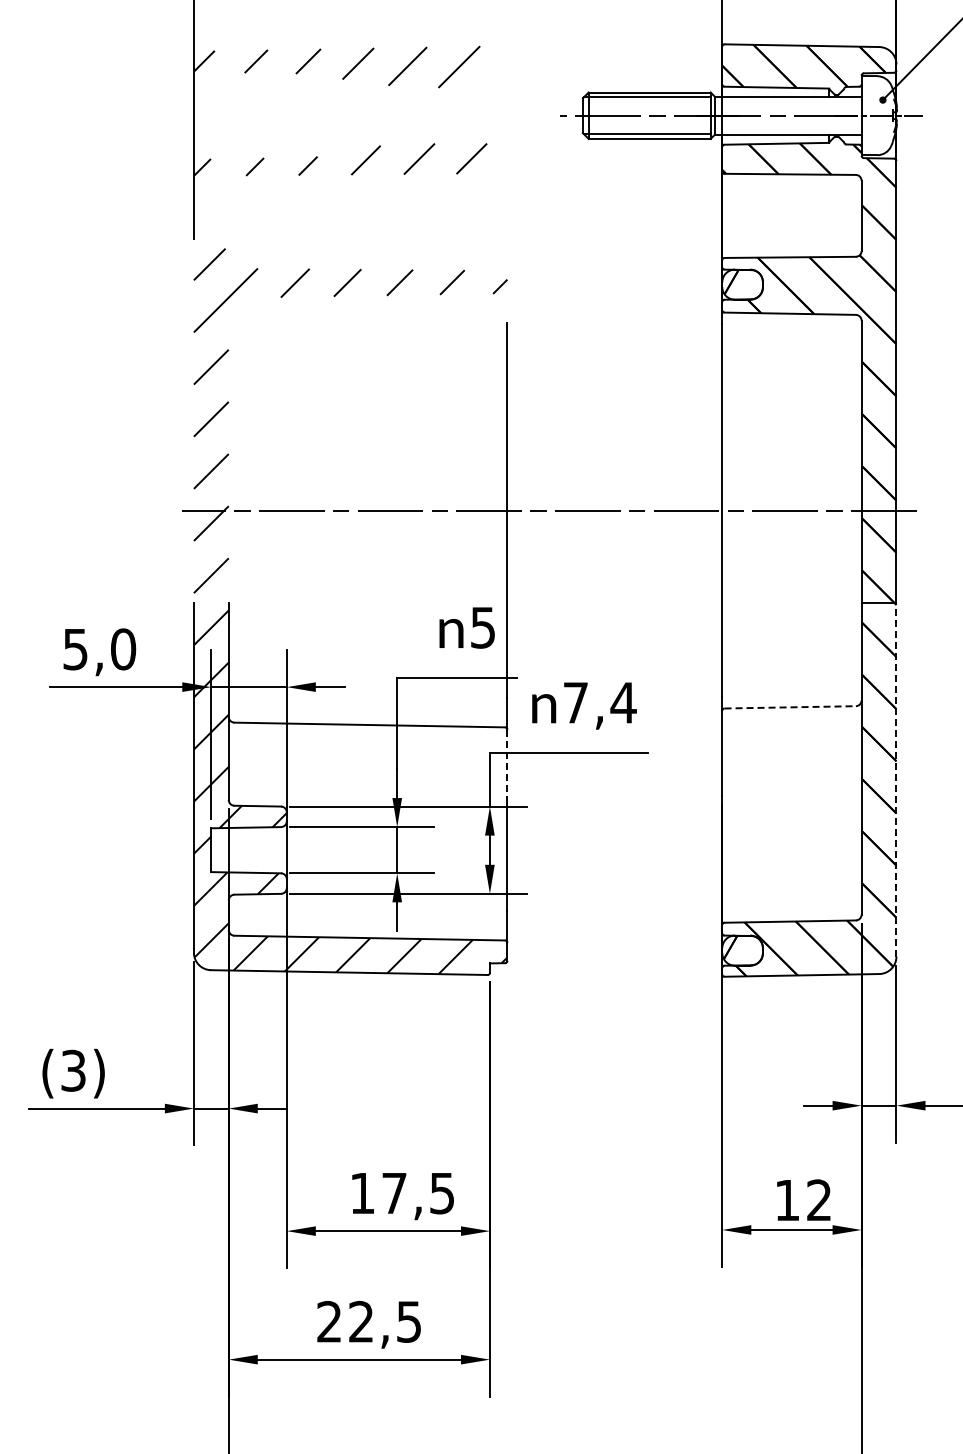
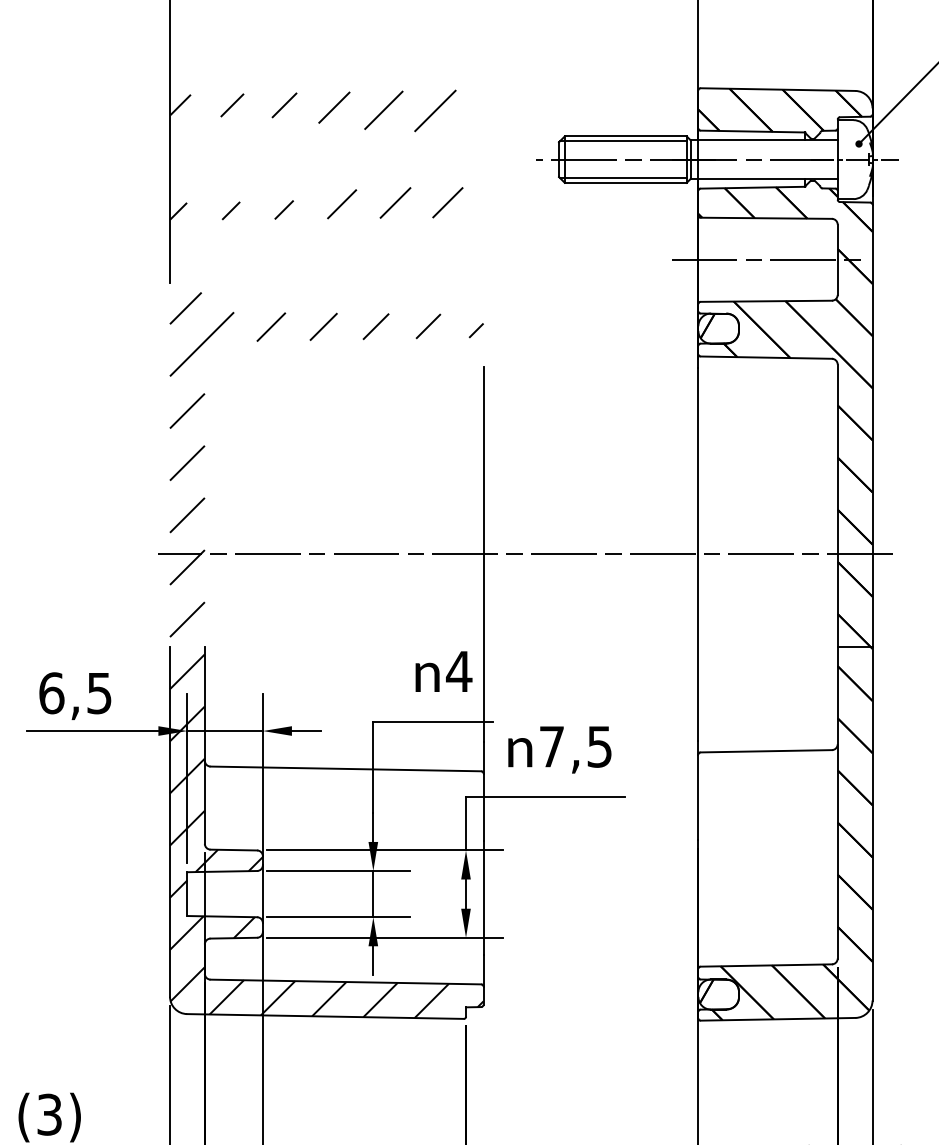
line: (789, 215) -> (765, 259), added
text: (482, 627) -> (458, 671), 5 -> 4
text: (99, 649) -> (75, 693), 5,0 -> 6,5
text: (623, 702) -> (599, 746), 7,4 -> 7,5
line: (790, 707) -> (766, 751), dashed -> solid
line: (507, 763) -> (483, 807), dashed -> solid
line: (896, 779) -> (872, 823), dashed -> solid

